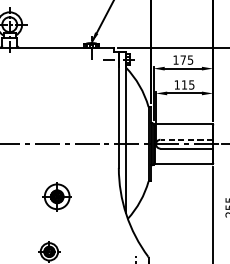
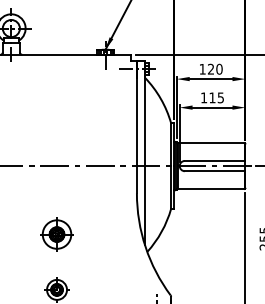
text: (187, 59) -> (215, 68), 175 -> 120
line: (186, 139) -> (214, 160), dashed -> solid
part: (56, 196) -> (56, 234), moved

